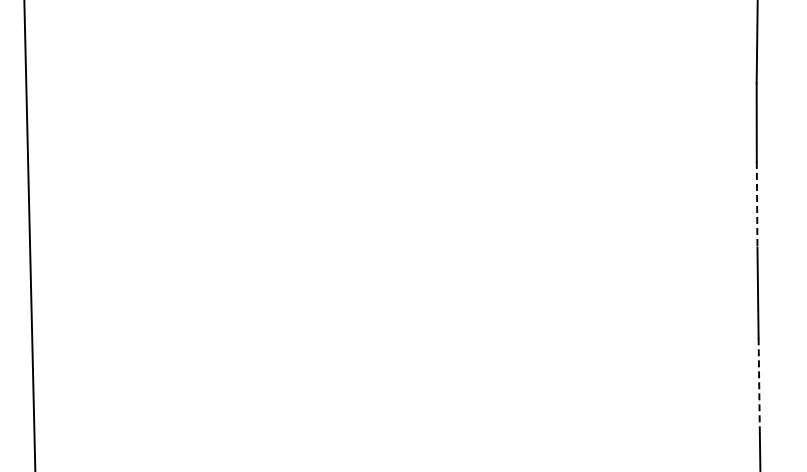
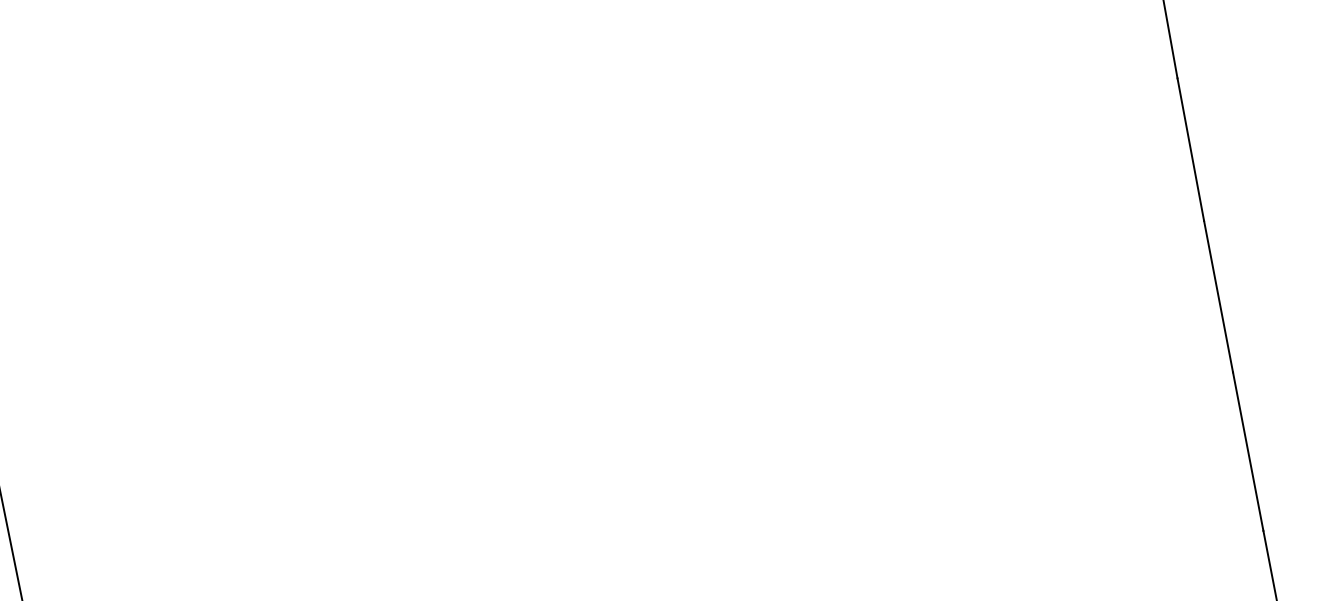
line: (757, 204) -> (1191, 149), dashed -> solid
line: (759, 385) -> (1248, 450), dashed -> solid

